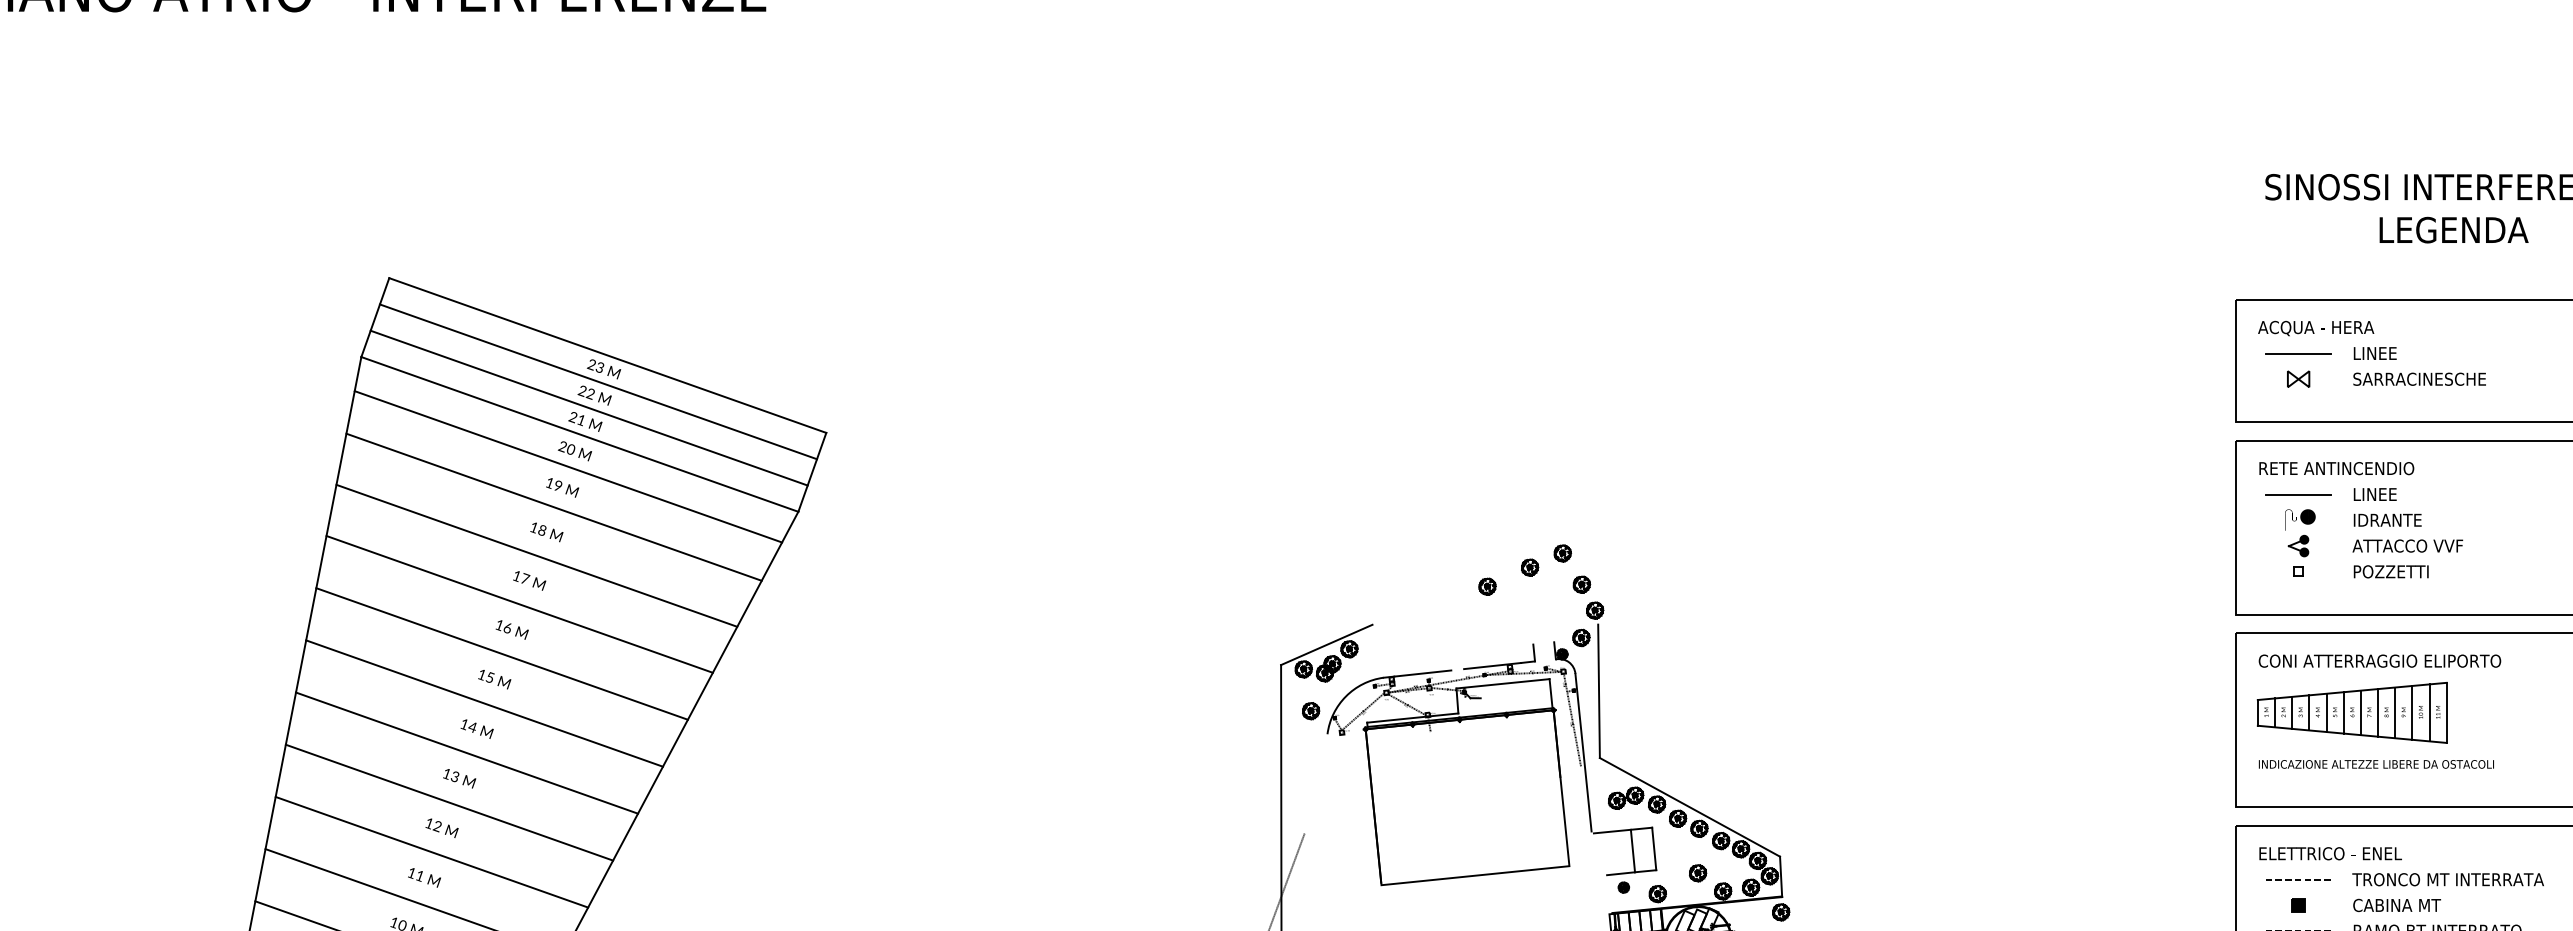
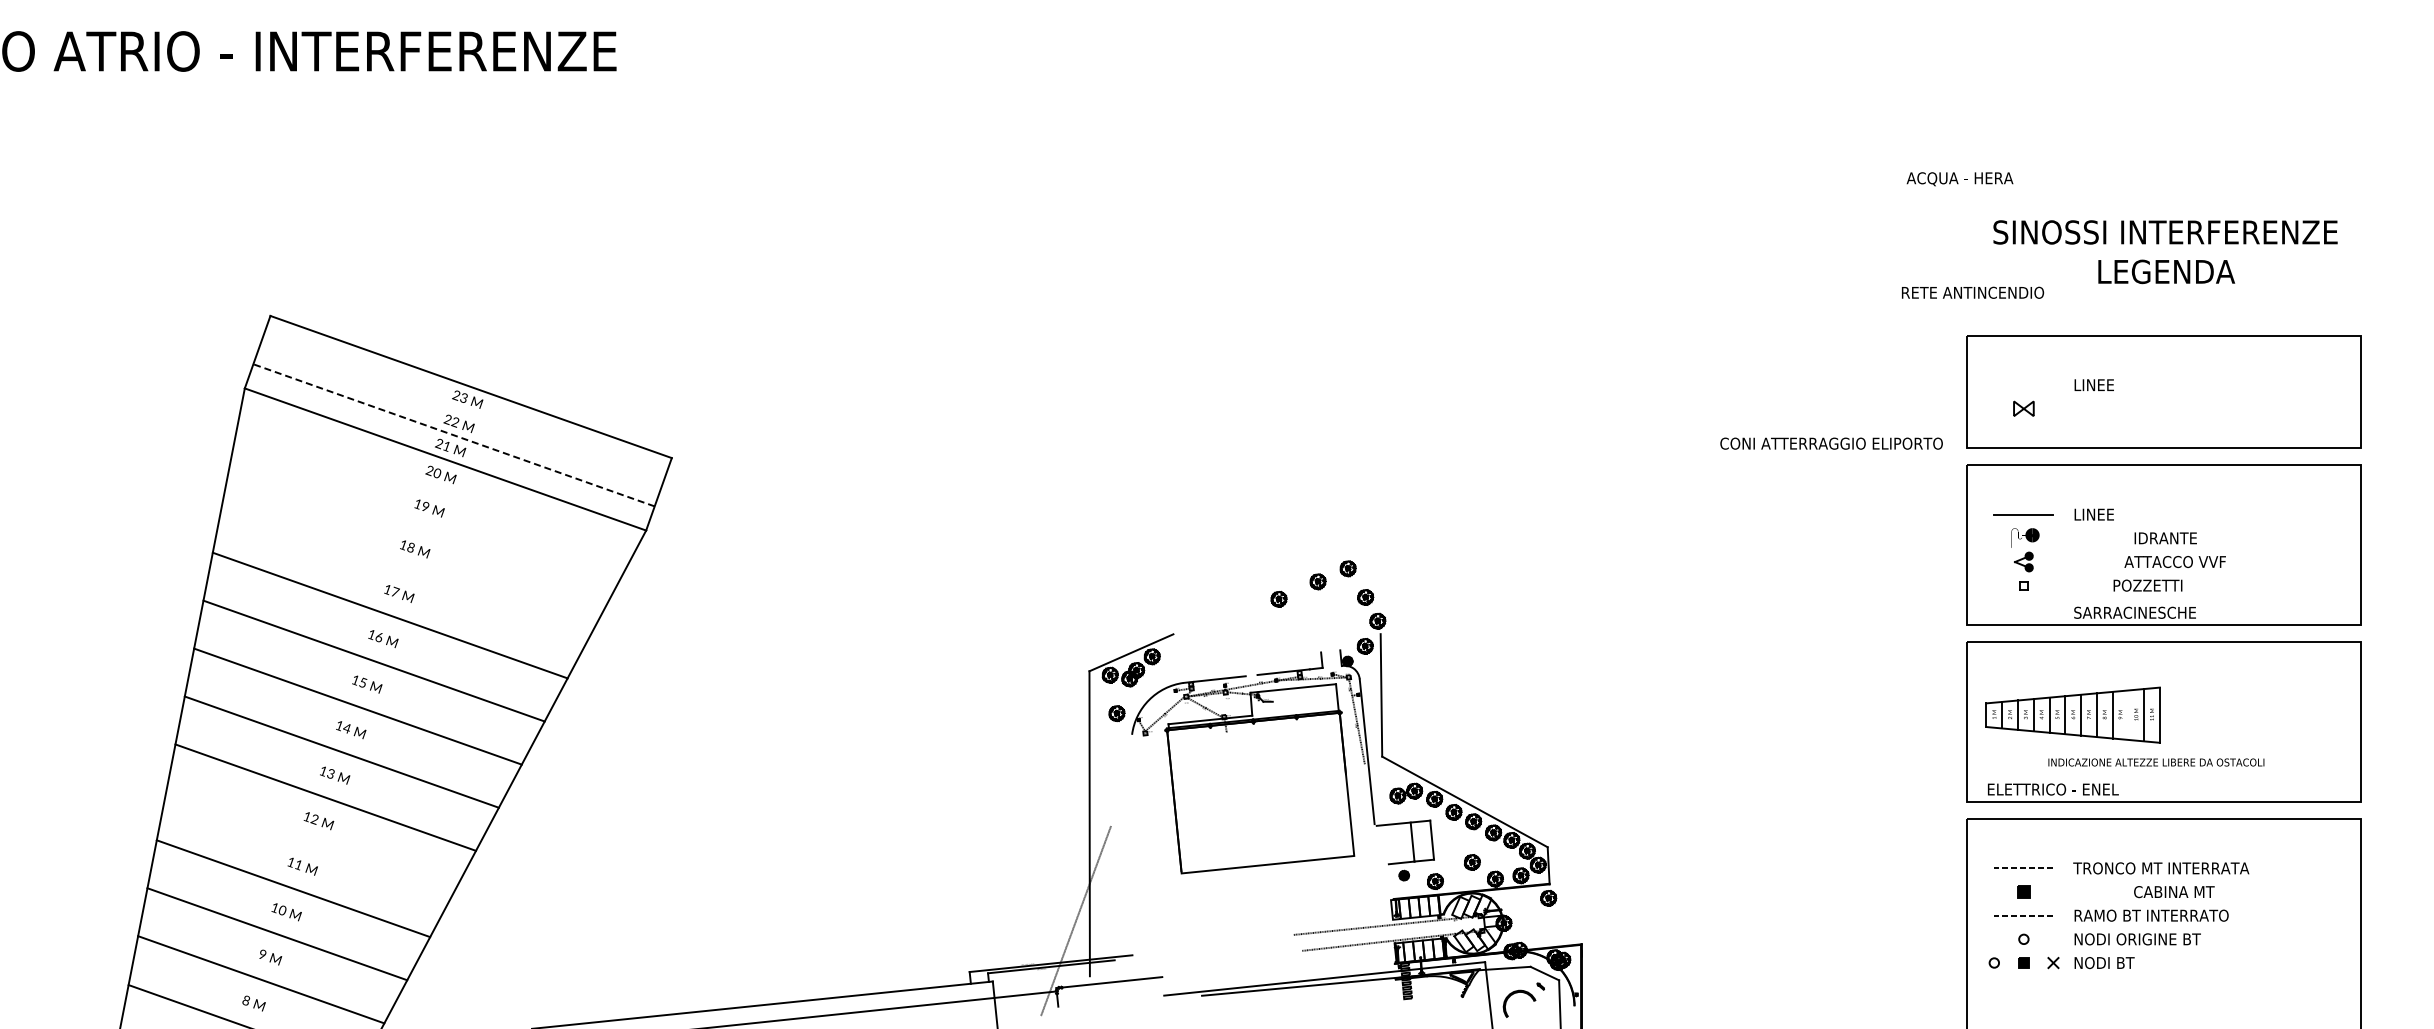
text: (2315, 328) -> (1959, 179), moved
line: (2298, 352) -> (2023, 384), removed
text: (2419, 378) -> (2134, 612), moved
line: (598, 382) -> (462, 411), removed
line: (589, 408) -> (454, 435), solid -> dashed
line: (567, 466) -> (434, 488), removed
text: (2337, 468) -> (1973, 292), moved
line: (553, 506) -> (421, 525), removed
text: (2387, 520) -> (2165, 538), moved
text: (2407, 545) -> (2174, 561), moved
line: (536, 555) -> (405, 570), removed
text: (2390, 571) -> (2147, 585), moved
text: (2379, 660) -> (1831, 443), moved
line: (2412, 712) -> (2128, 714), removed
text: (2376, 764) -> (2156, 762), moved
line: (431, 851) -> (309, 842), removed
text: (2330, 853) -> (2053, 789), moved
text: (2397, 905) -> (2174, 892), moved

